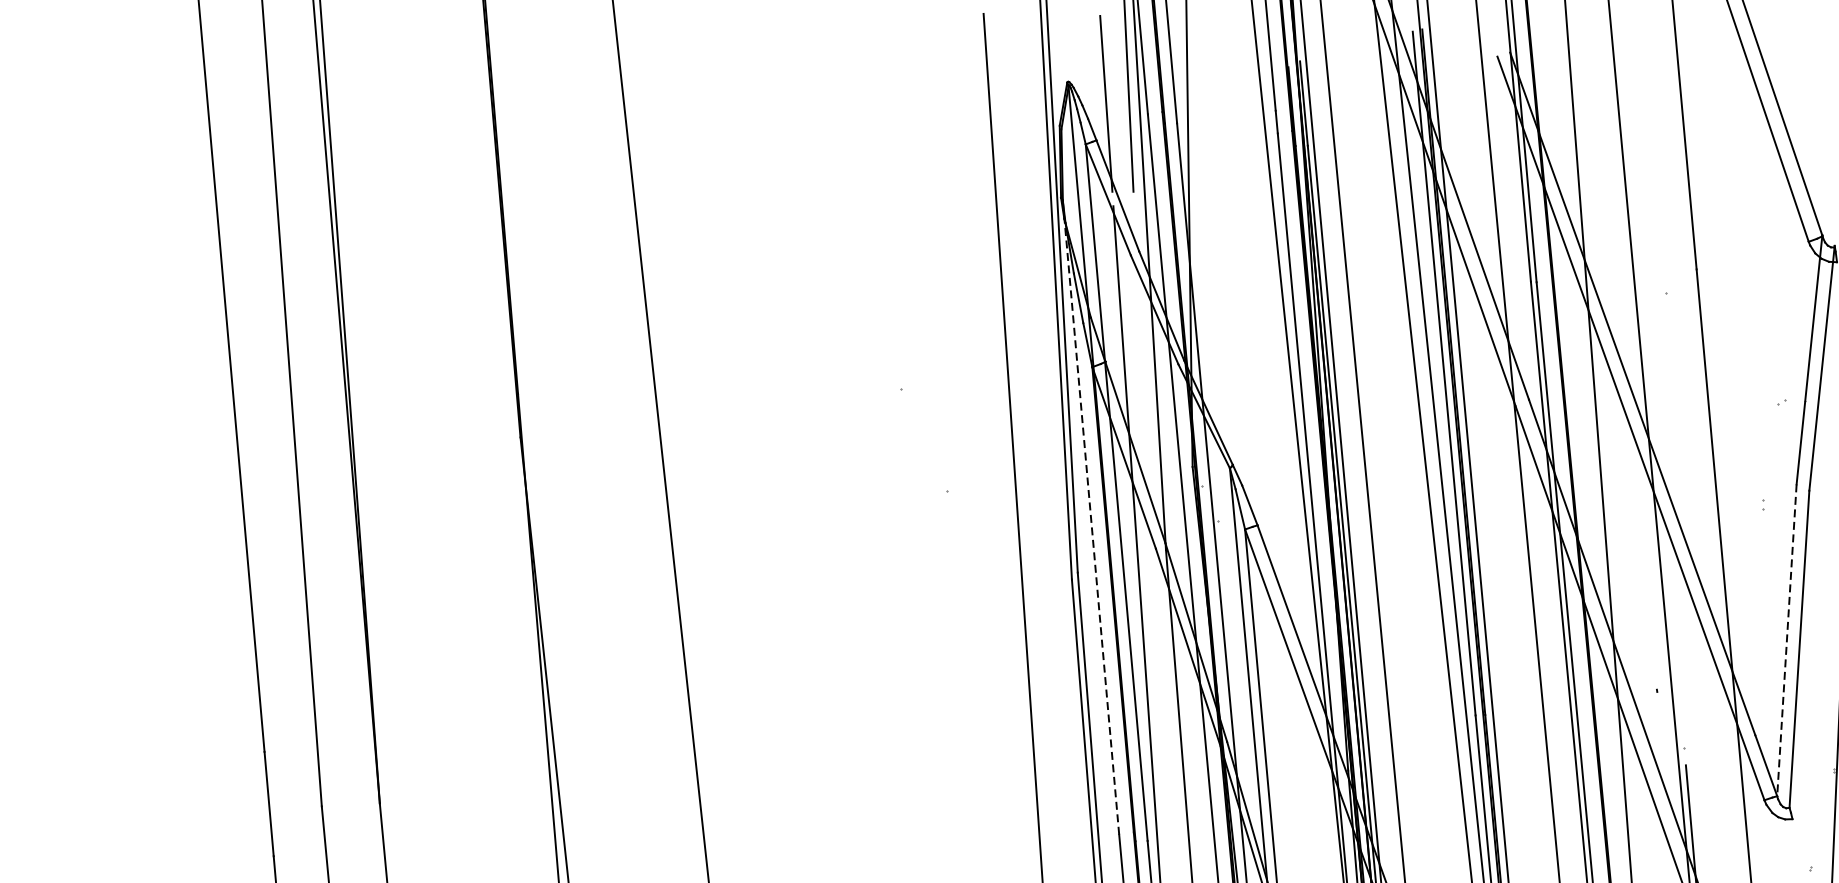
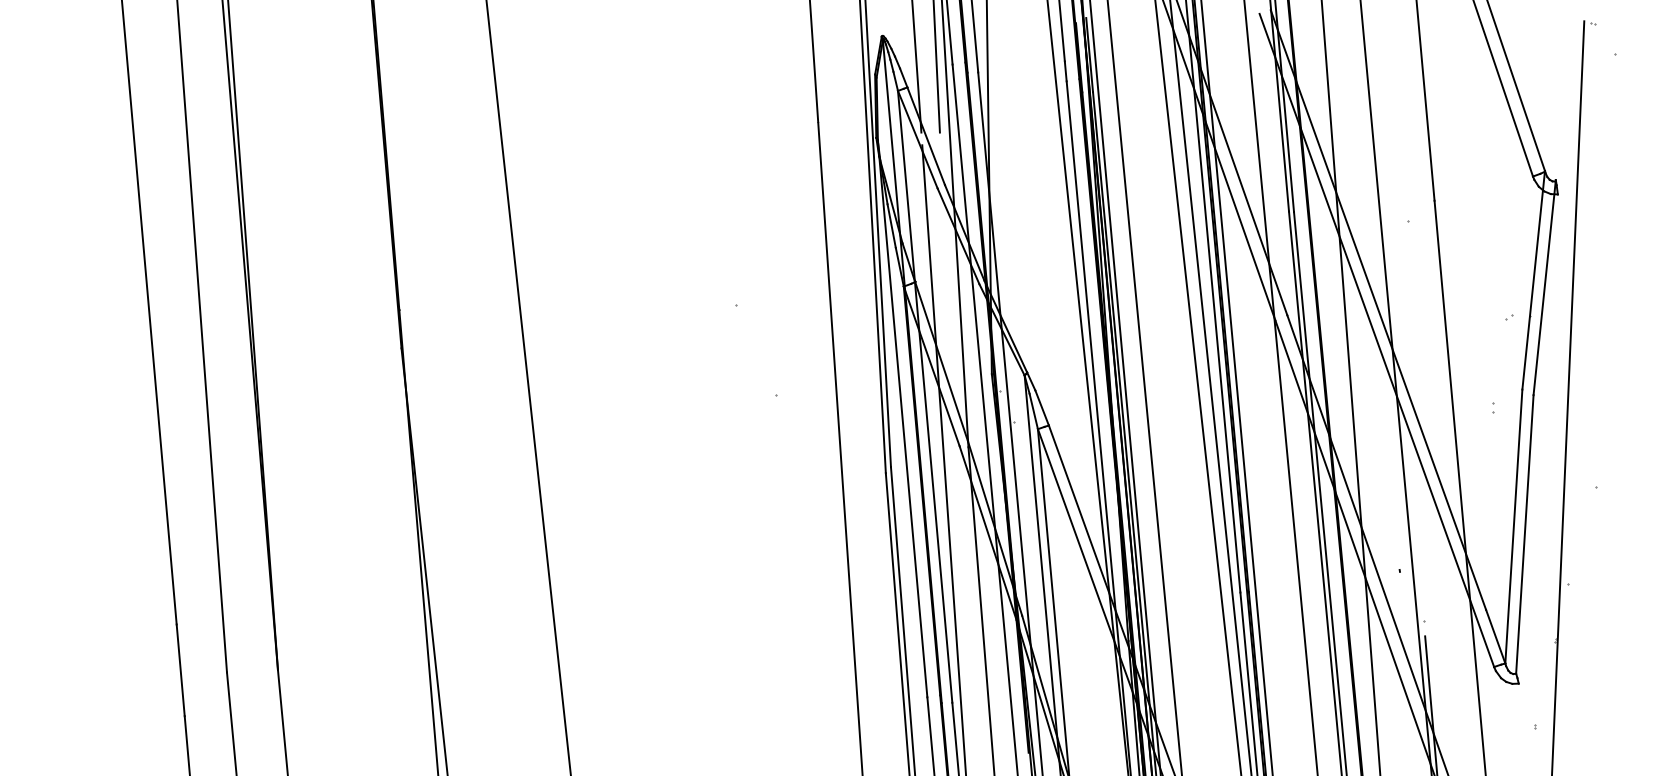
line: (1090, 517) -> (902, 418), dashed -> solid
line: (1786, 641) -> (1513, 527), dashed -> solid

